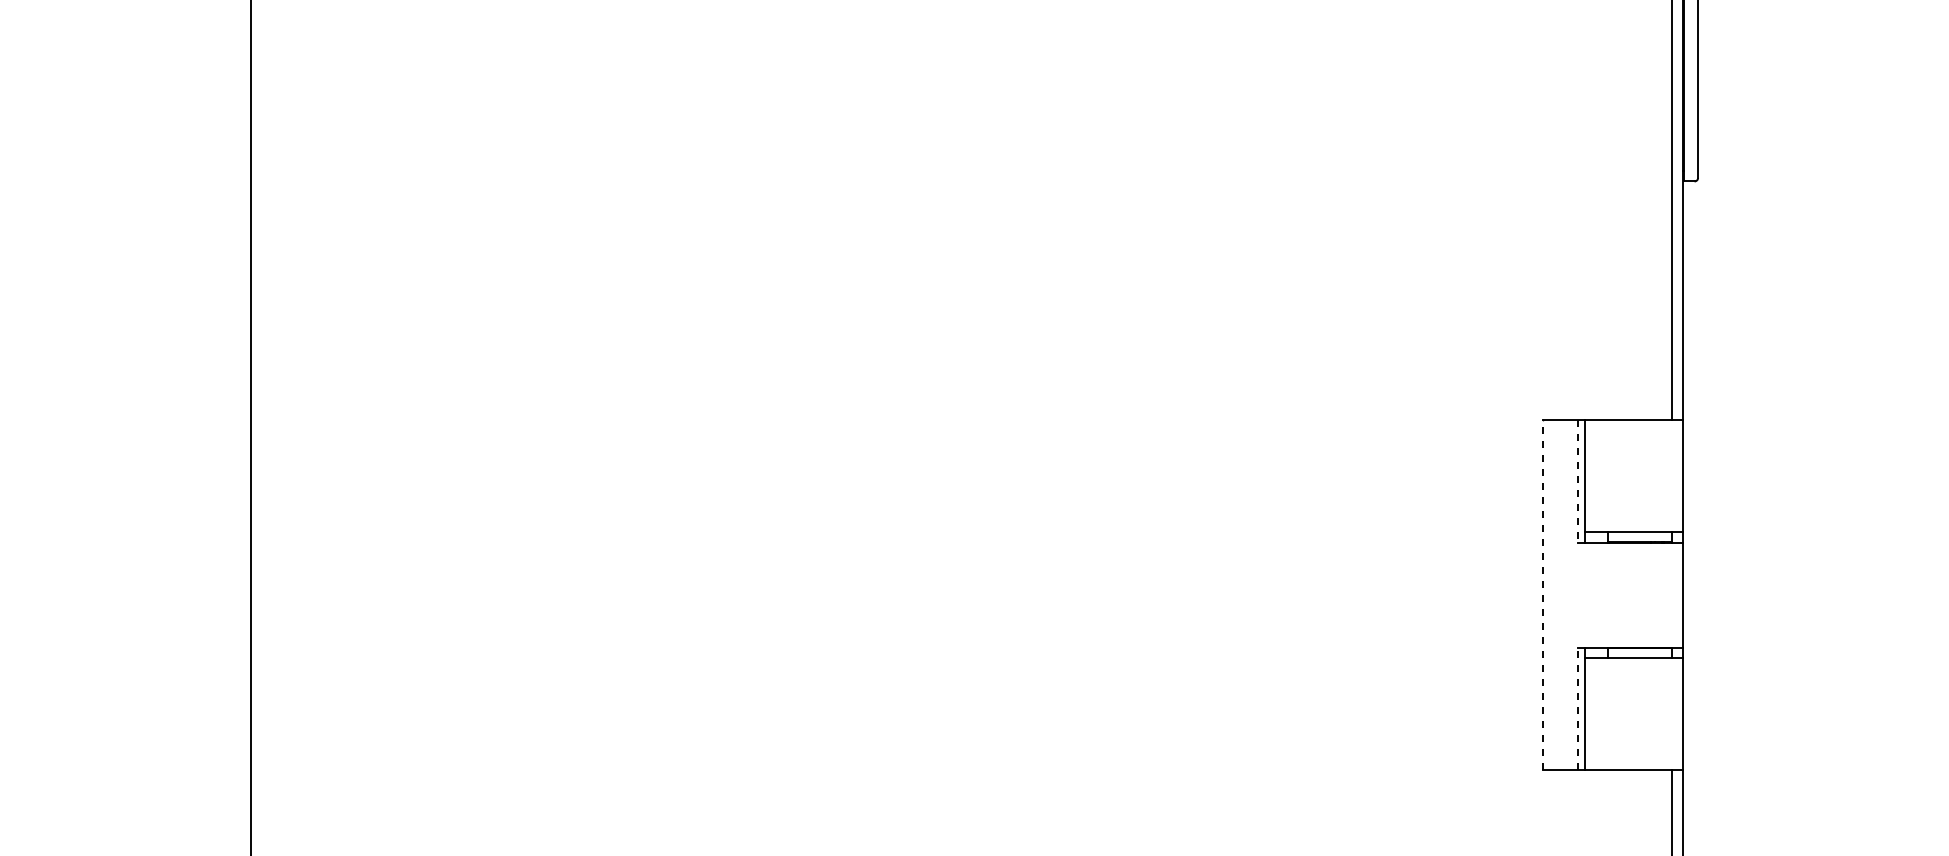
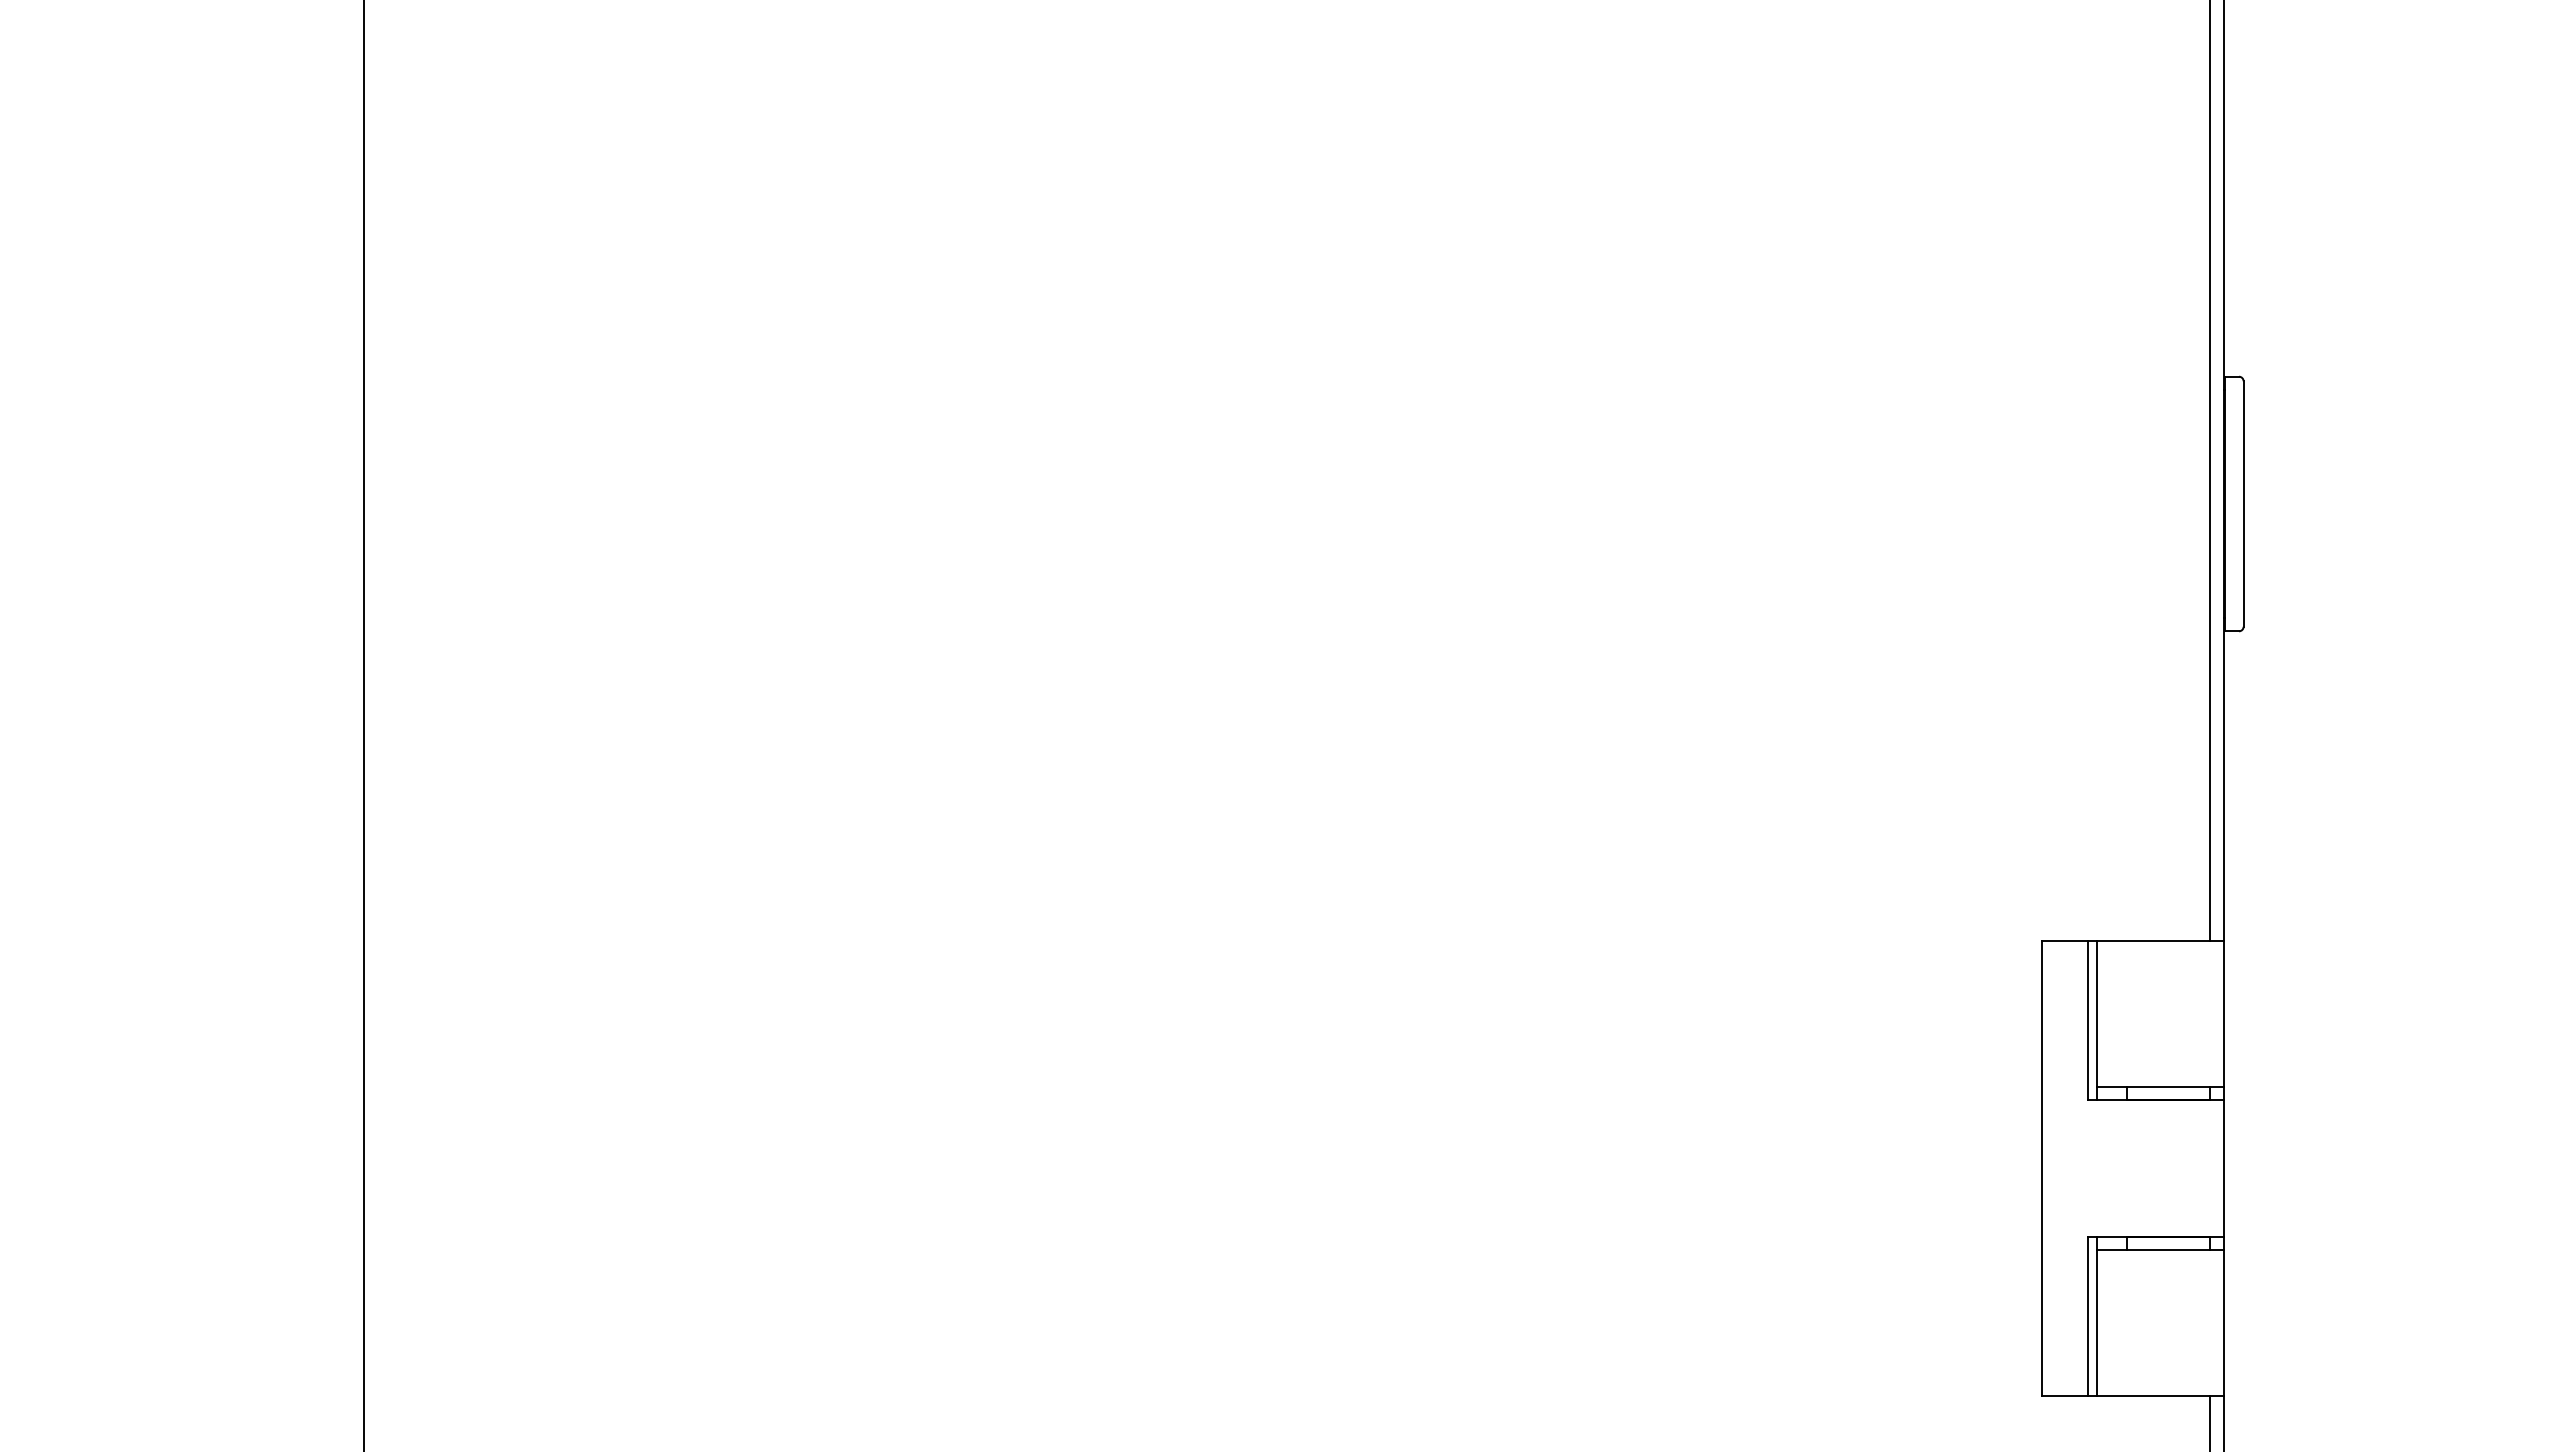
line: (1577, 481) -> (2087, 1020), dashed -> solid
line: (1542, 594) -> (2041, 1168), dashed -> solid
line: (1577, 708) -> (2087, 1316), dashed -> solid

